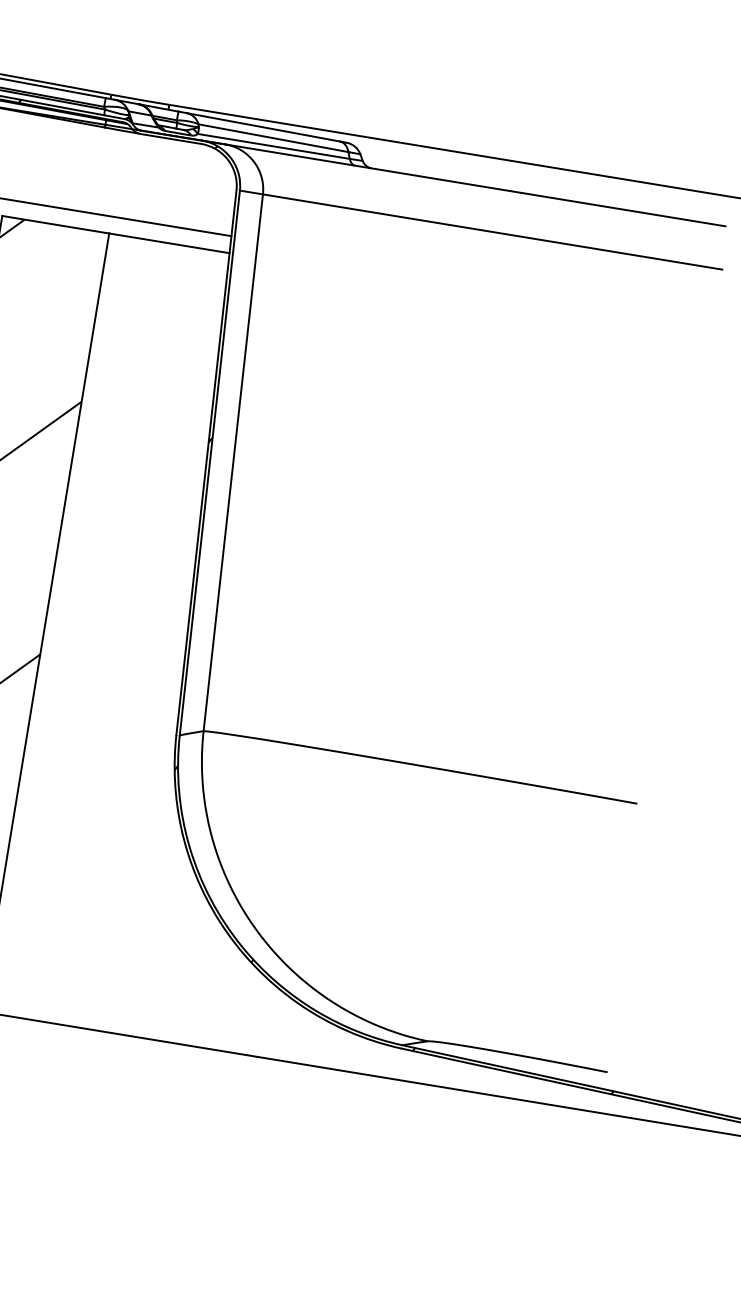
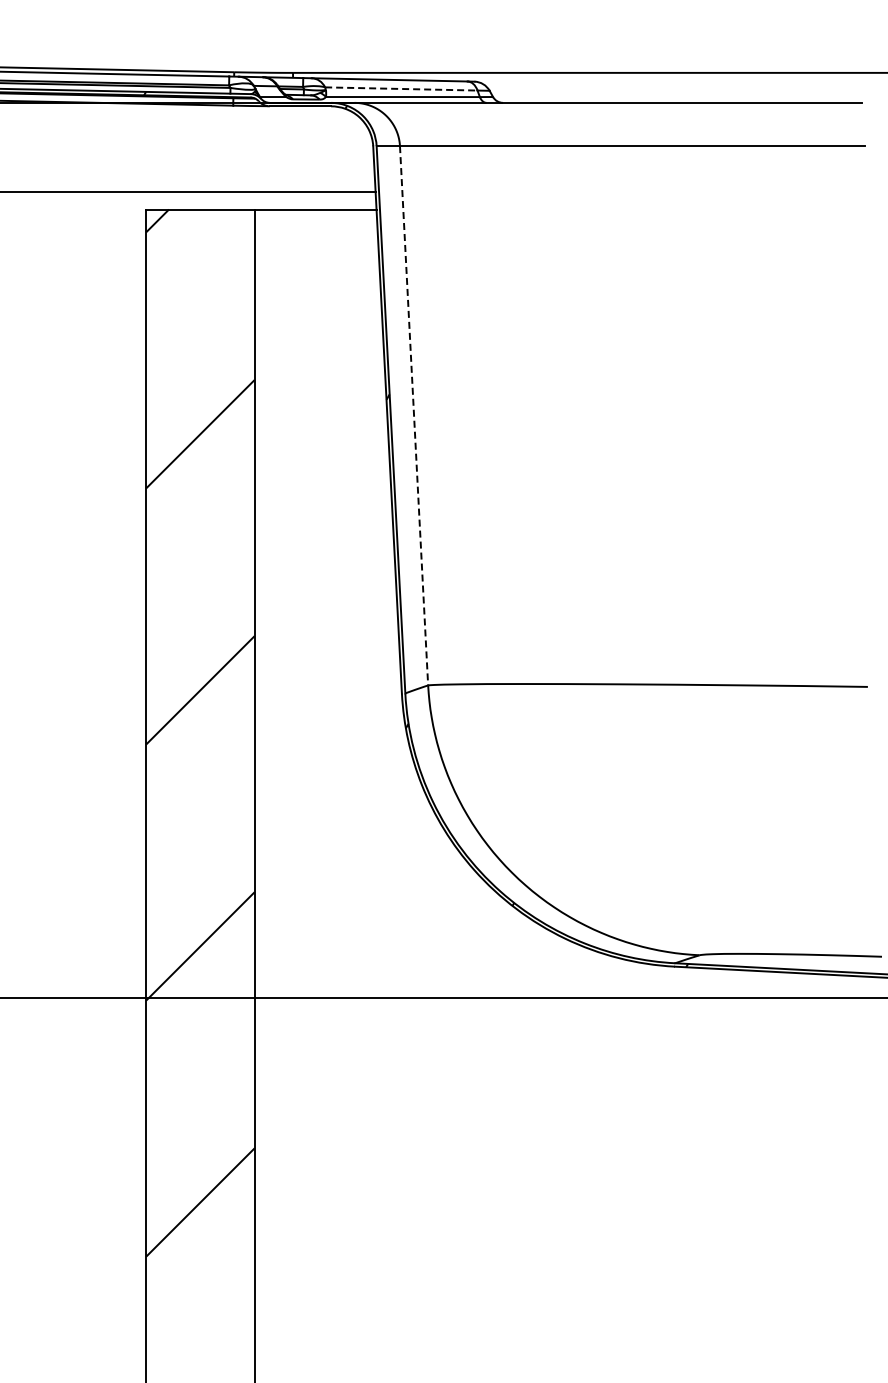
line: (273, 137) -> (401, 88), solid -> dashed
line: (233, 463) -> (414, 416), solid -> dashed

